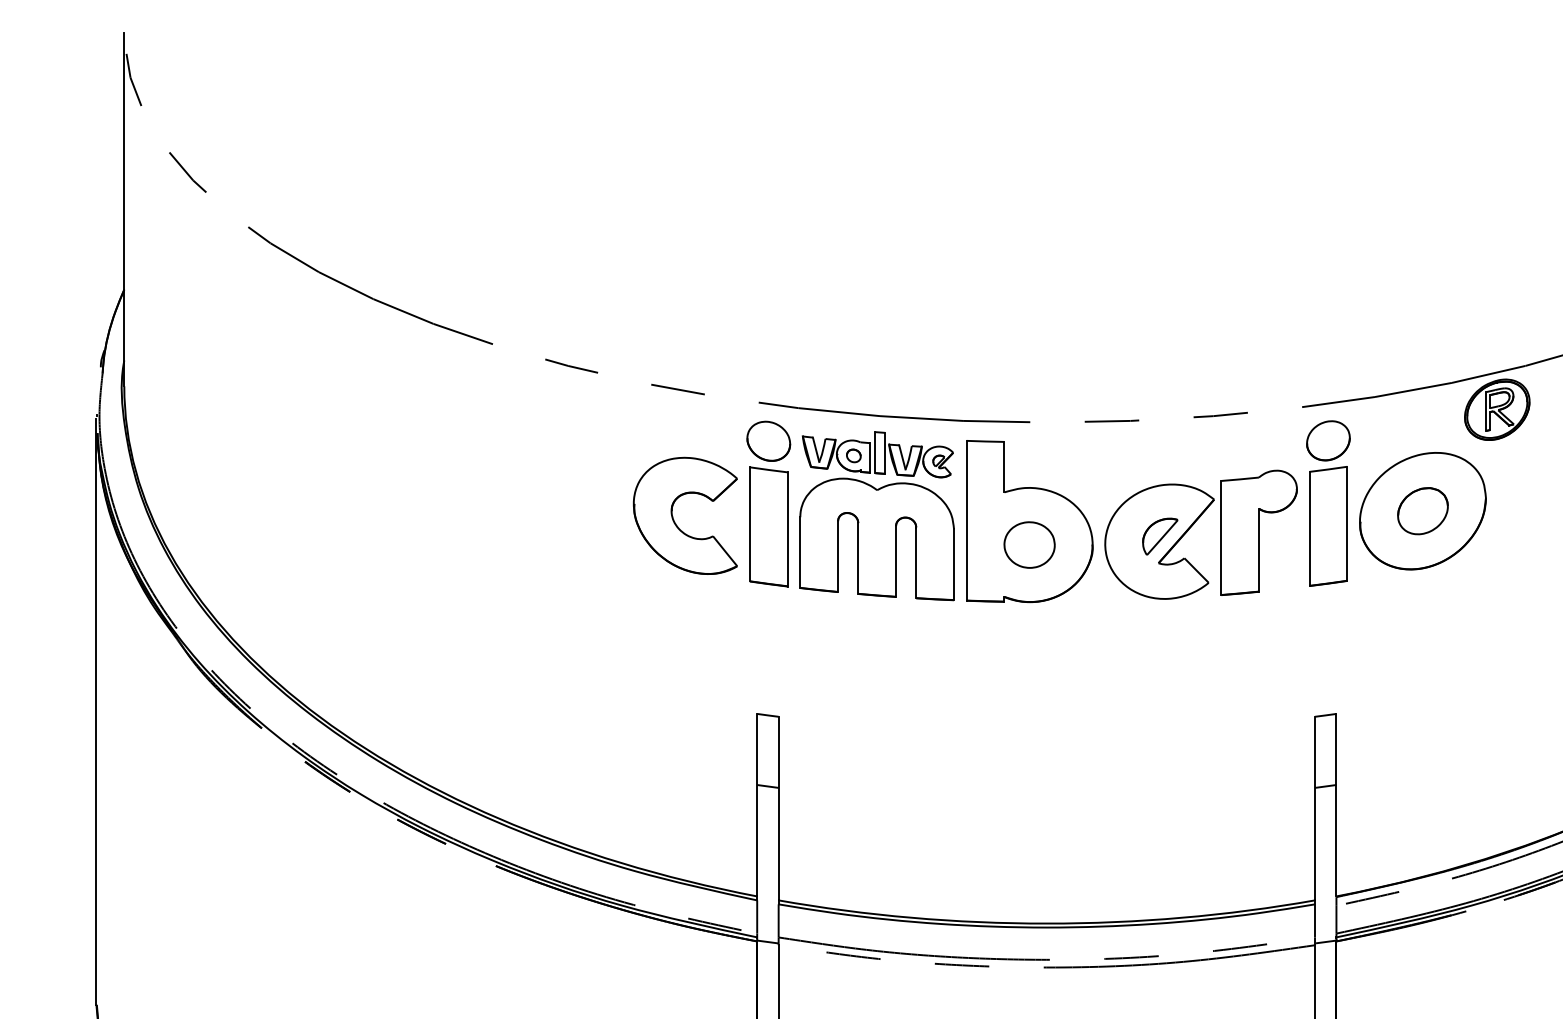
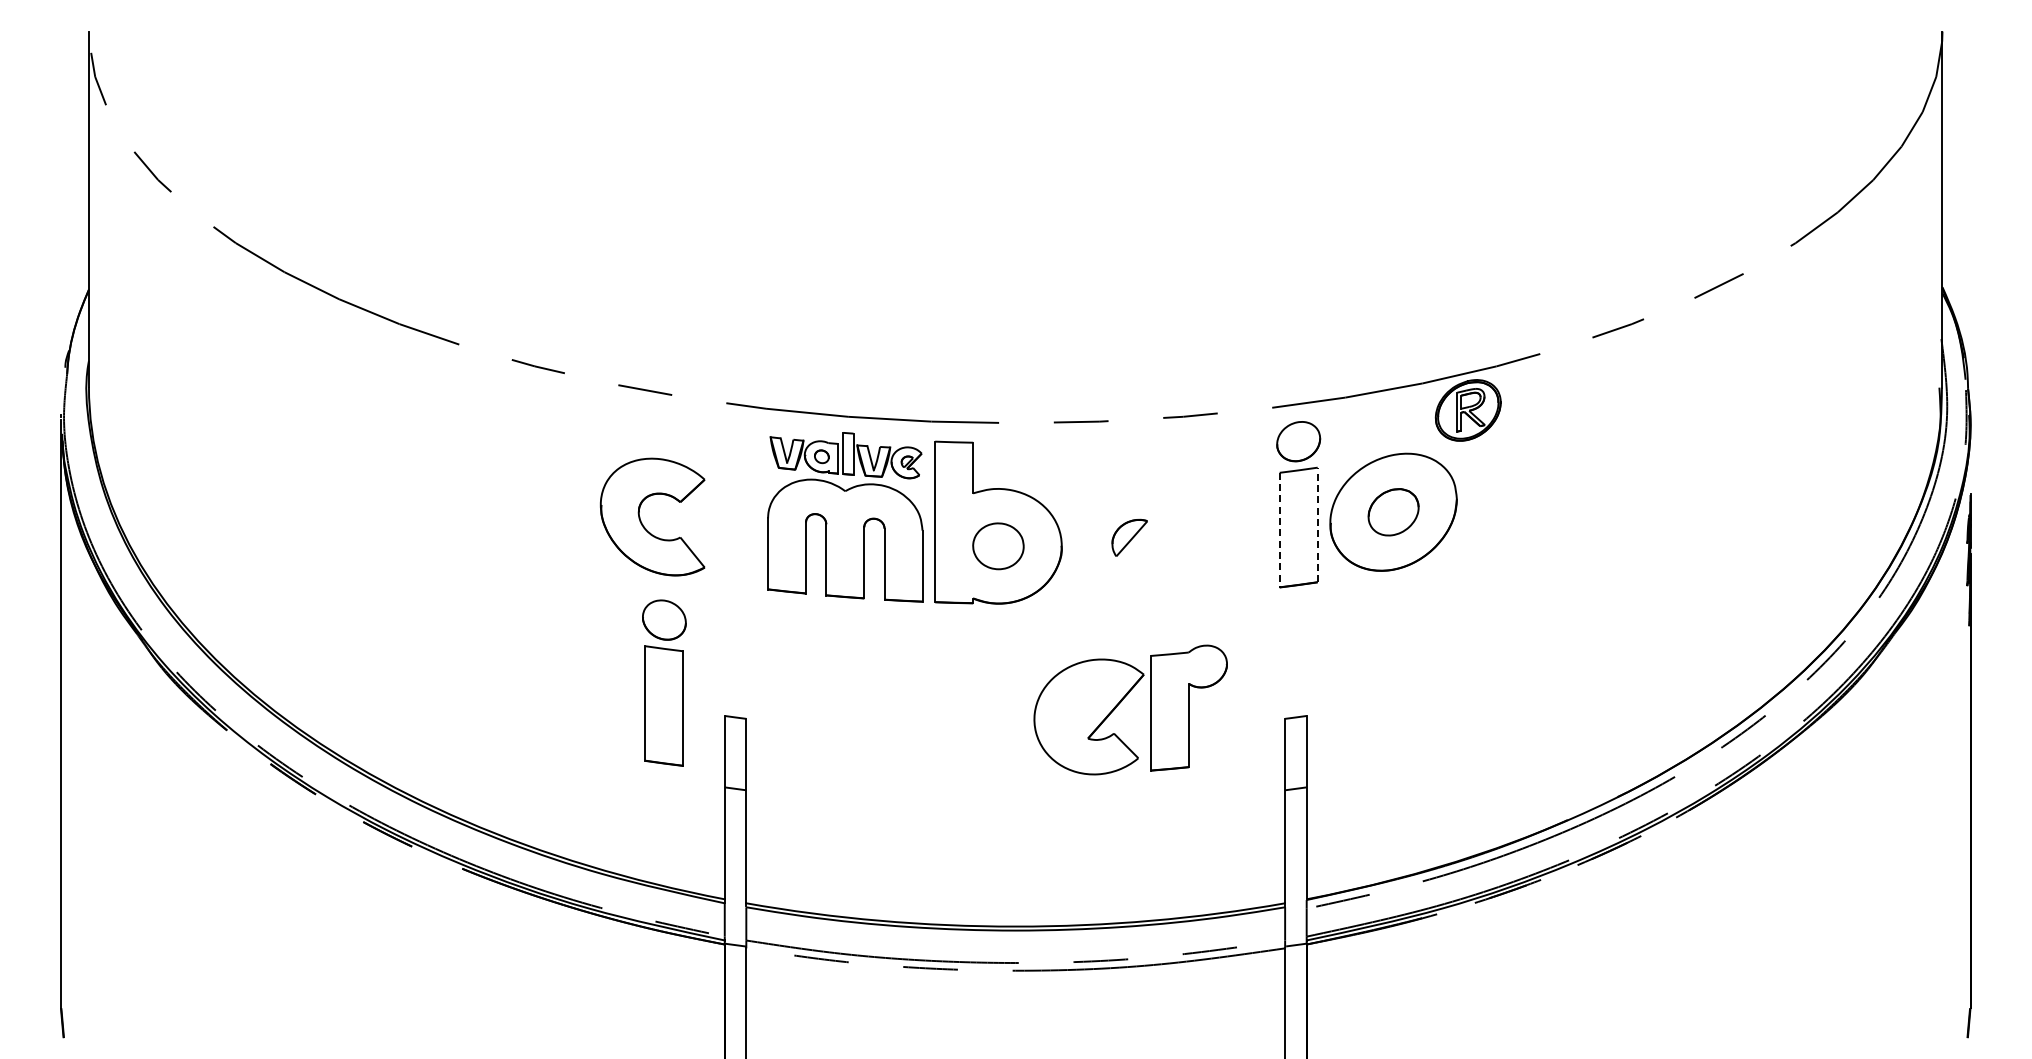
part: (768, 503) -> (664, 682), moved
line: (1347, 523) -> (1317, 524), solid -> dashed
part: (1192, 526) -> (1122, 701), moved
line: (1309, 529) -> (1279, 530), solid -> dashed

